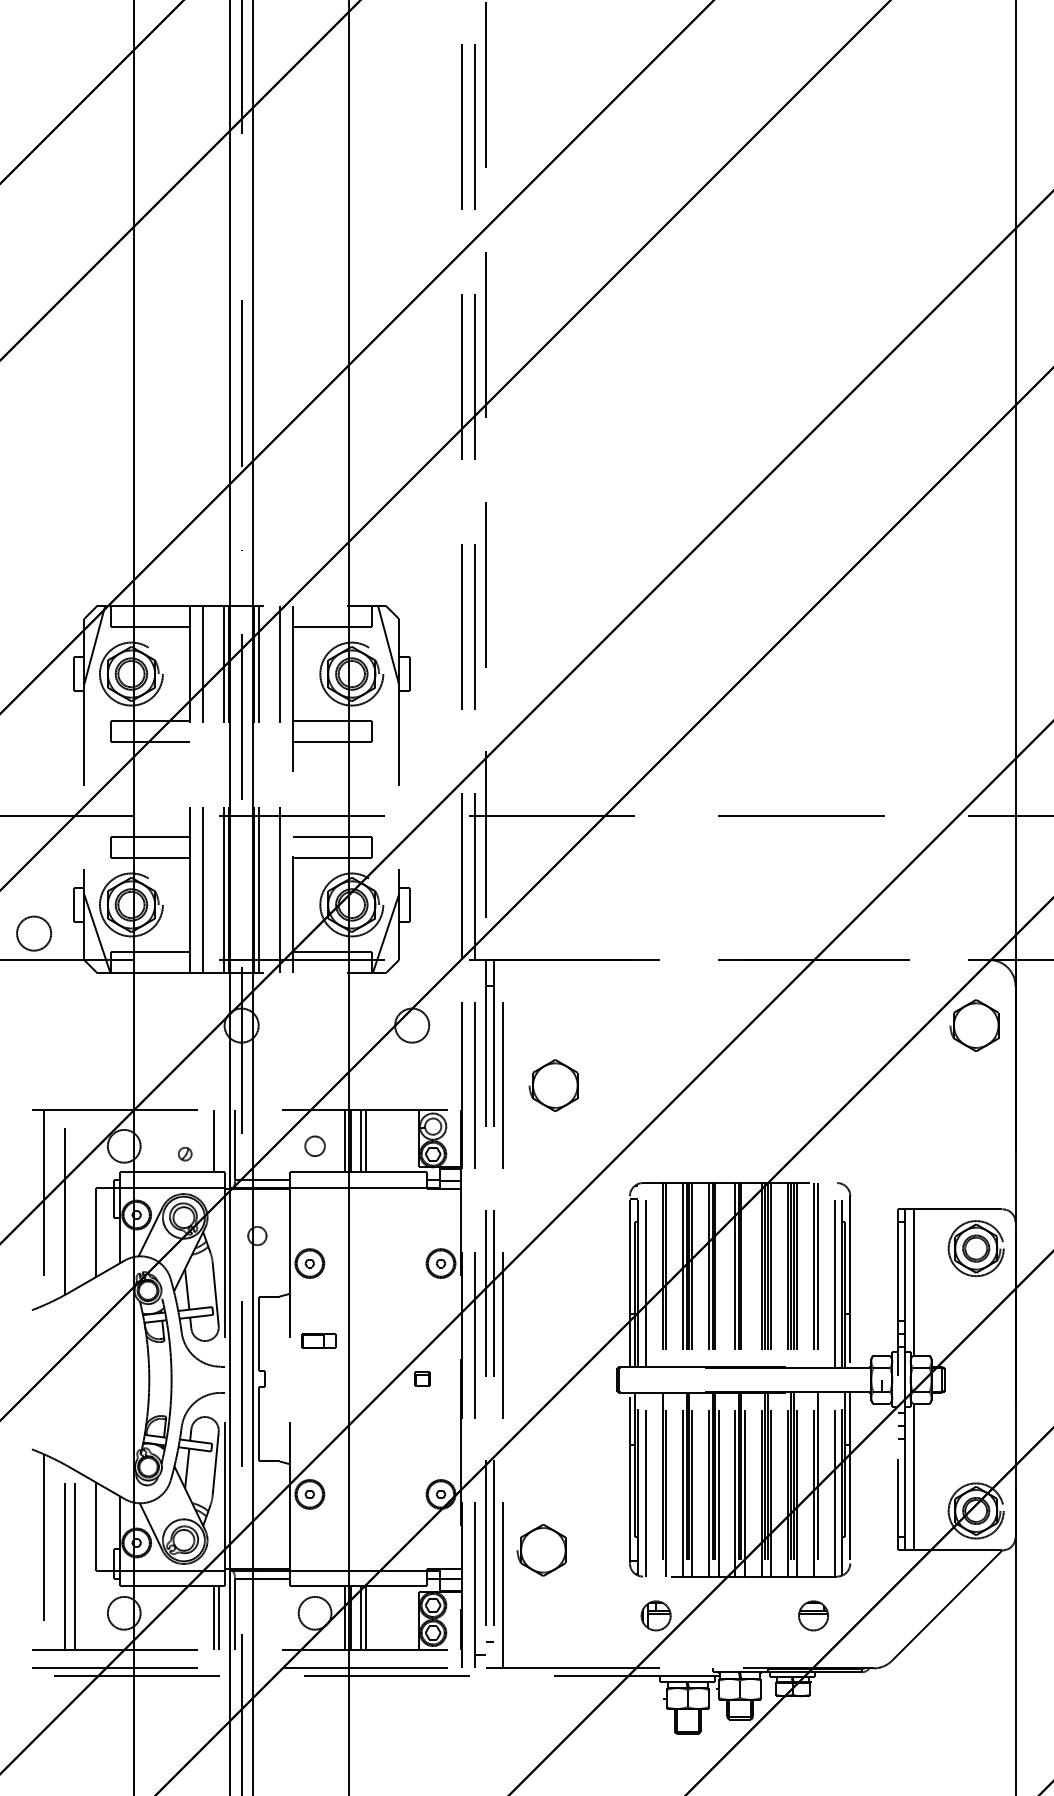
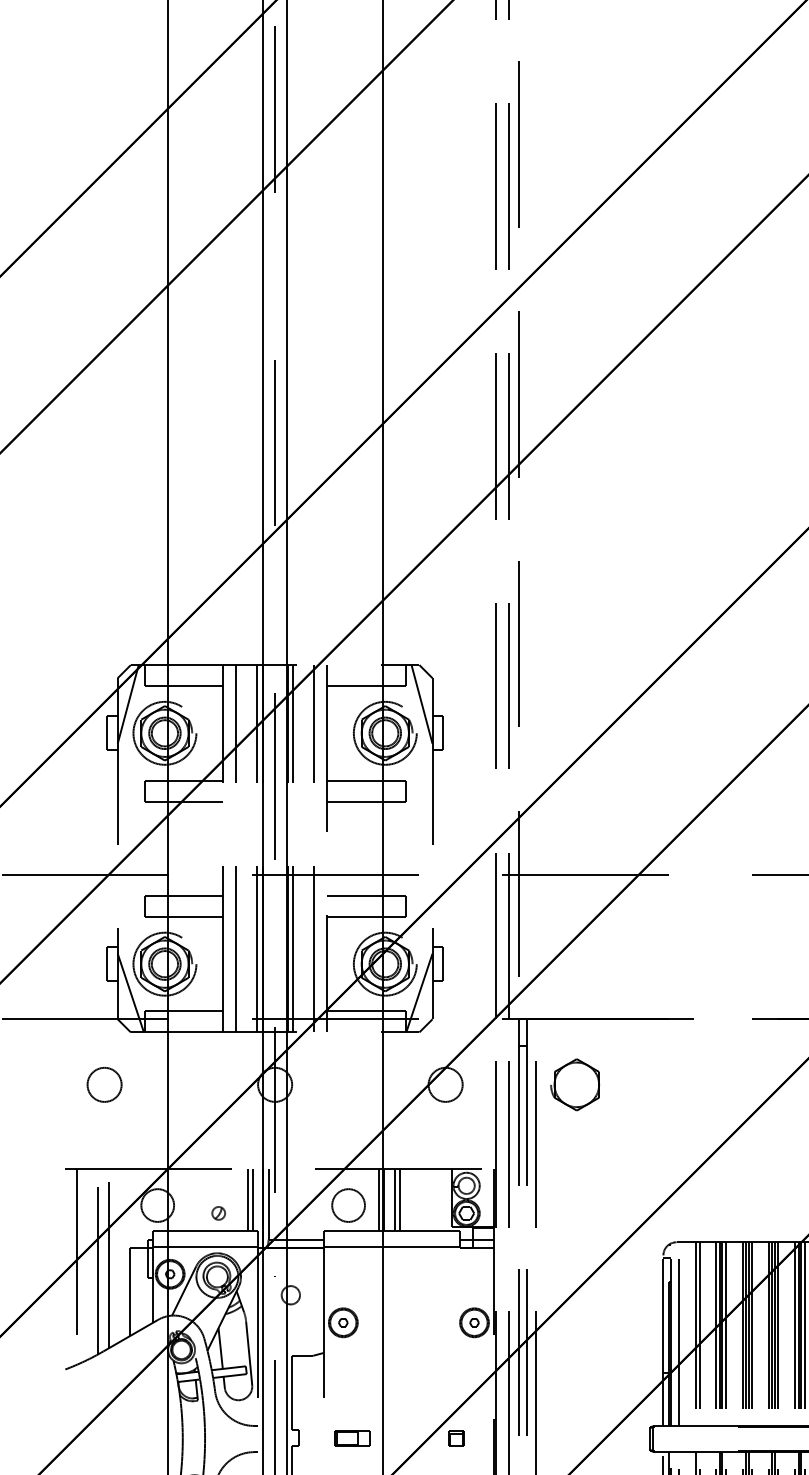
circle: (33, 933) -> (103, 1084), moved
part: (553, 1085) -> (574, 1084), moved
line: (219, 1140) -> (252, 1199), added
circle: (314, 1145) -> (347, 1204), size x1.67
line: (75, 1199) -> (108, 1258), added
line: (718, 1274) -> (751, 1333), added
line: (744, 1274) -> (777, 1333), added
part: (318, 1340) -> (351, 1437), moved

